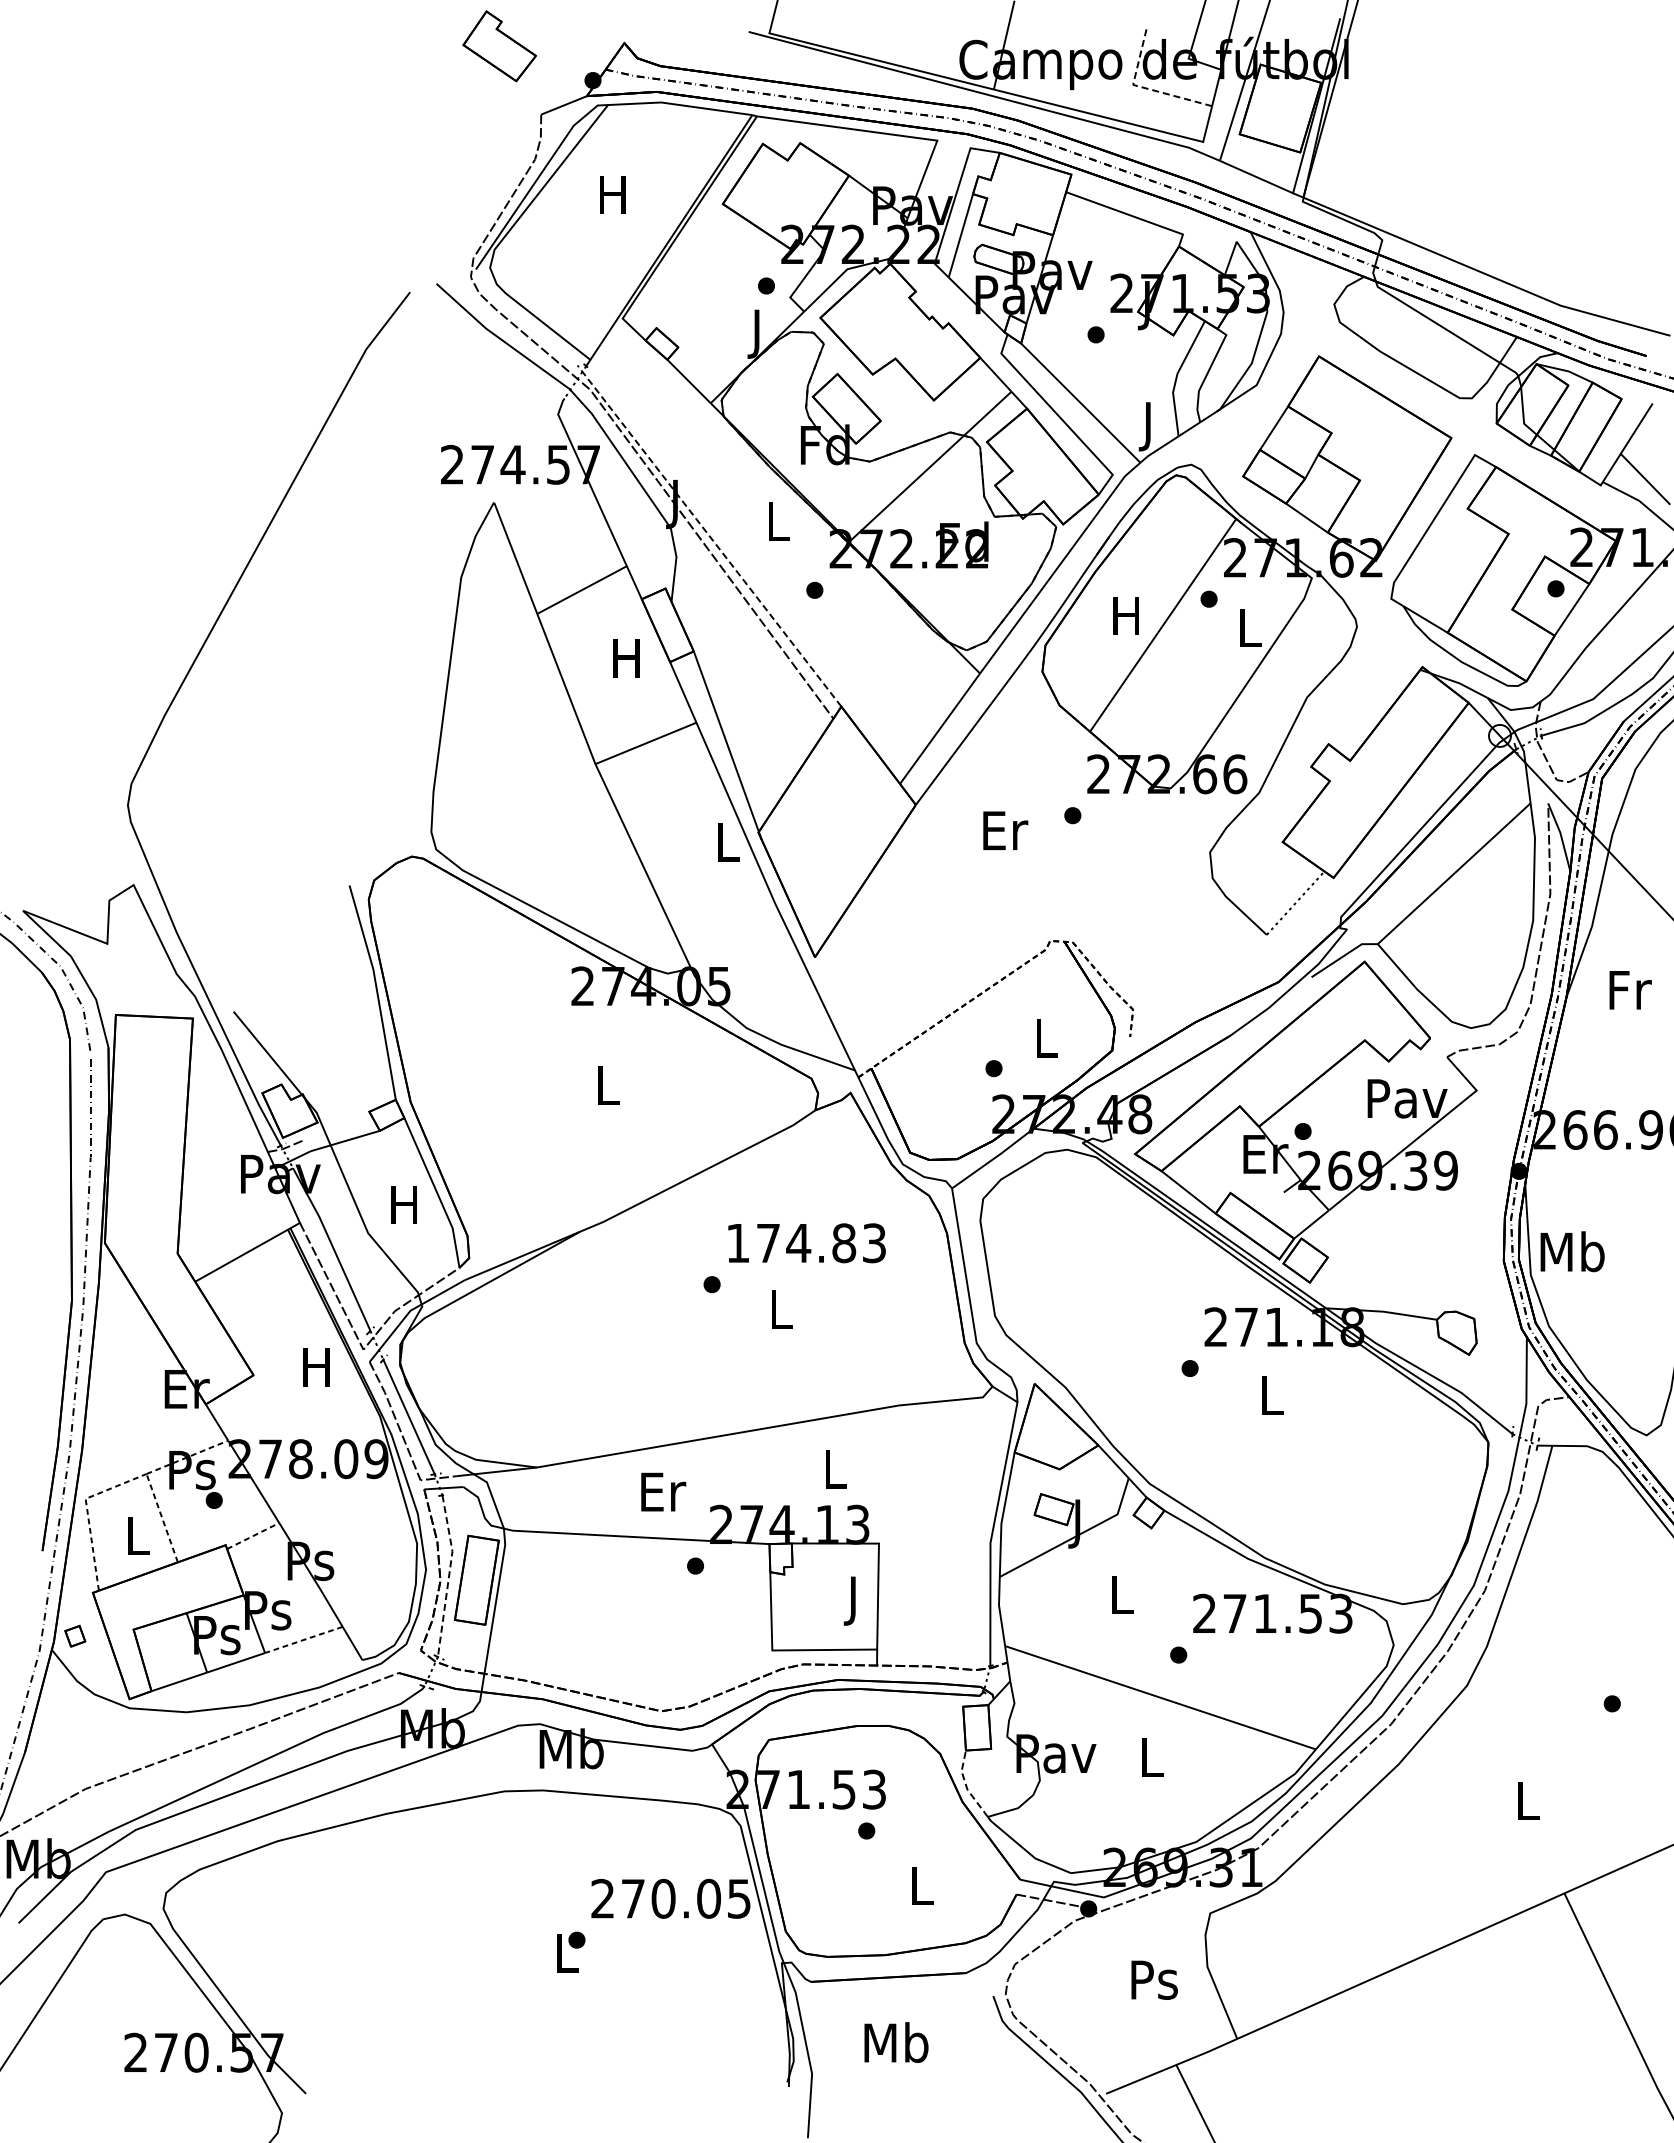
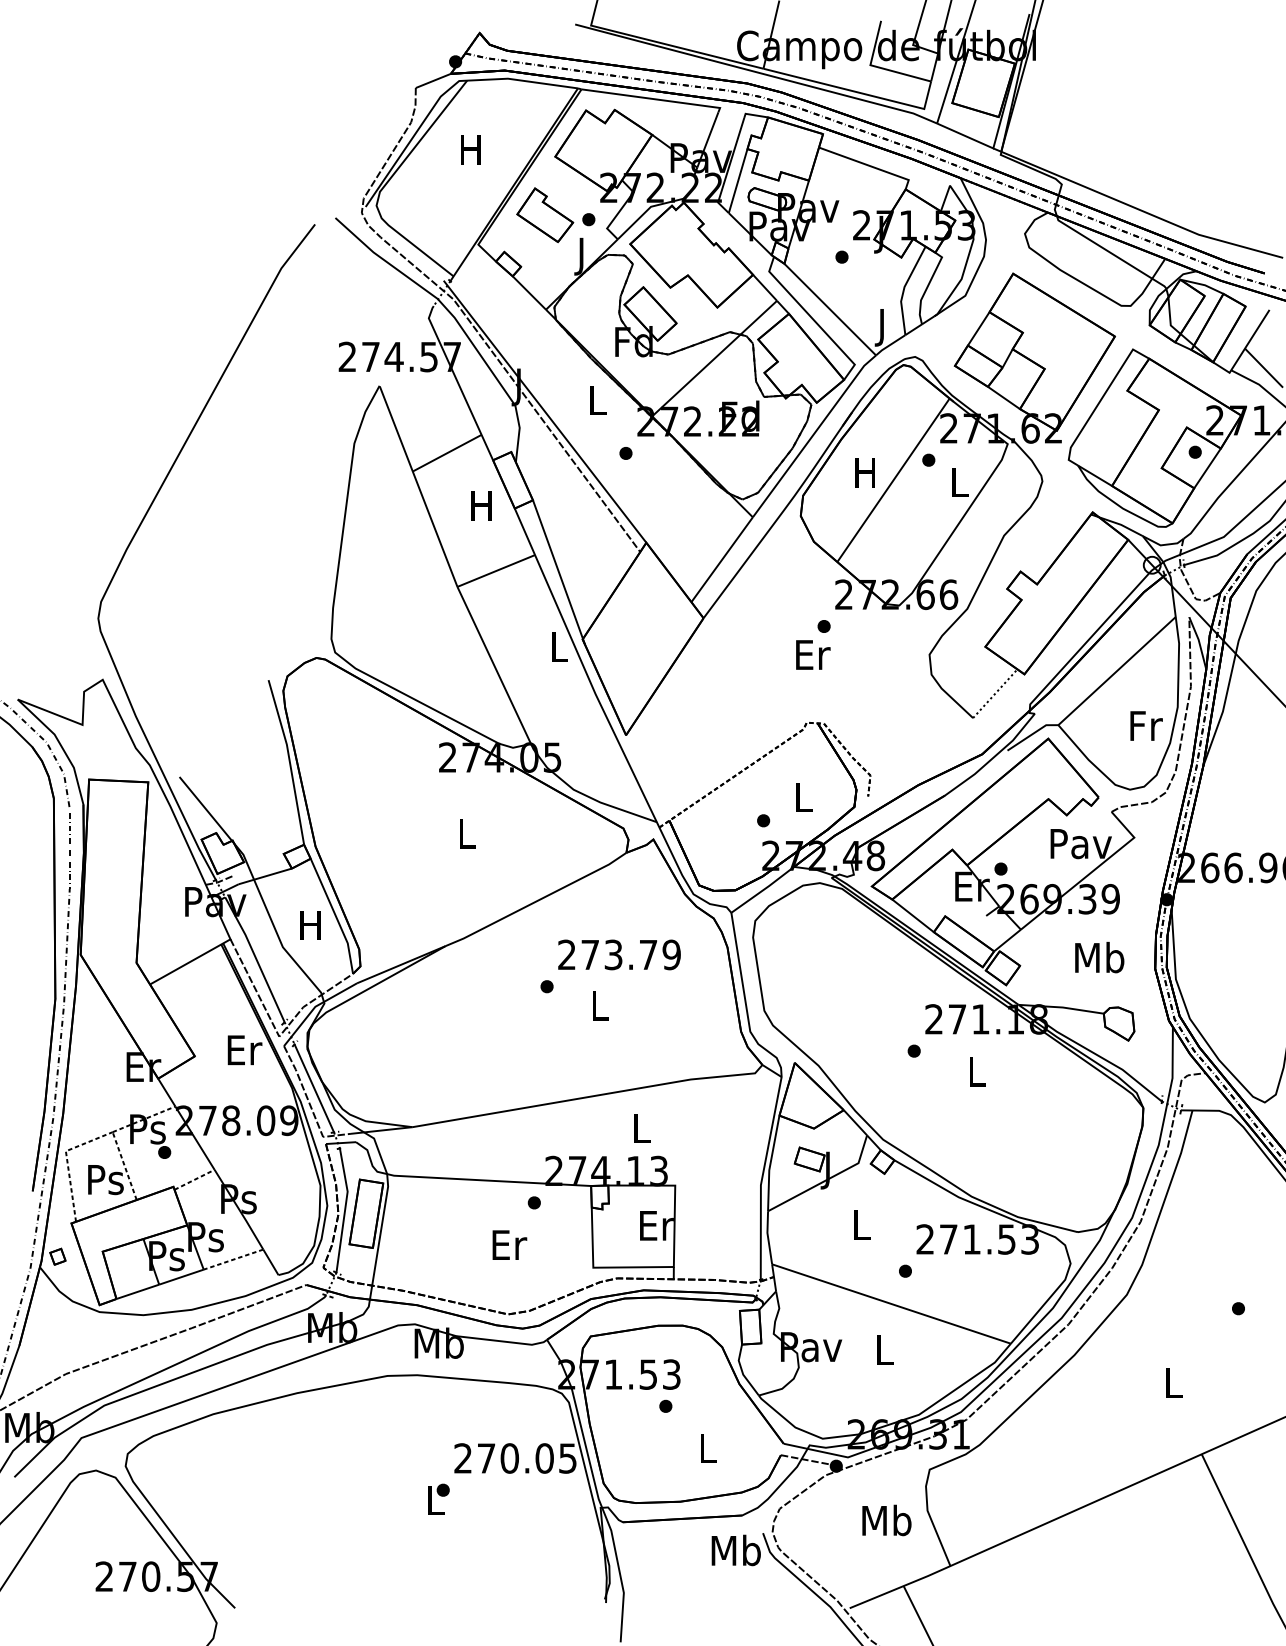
part: (499, 46) -> (545, 215), moved
line: (1142, 87) -> (877, 67), dashed -> solid
line: (709, 536) -> (545, 412), dashed -> solid
text: (1005, 830) -> (813, 654), moved
text: (1630, 990) -> (1146, 726), moved
text: (806, 1243) -> (619, 955), 174.83 -> 273.79
text: (1572, 1251) -> (1099, 957), moved
text: (318, 1367) -> (244, 1050), H -> Er
text: (663, 1491) -> (509, 1244), moved
text: (137, 1535) -> (105, 1179), L -> Ps
line: (449, 1575) -> (345, 1210), dashed -> solid
text: (855, 1600) -> (657, 1229), J -> Er
line: (966, 1786) -> (742, 1372), dashed -> solid
text: (1154, 1979) -> (886, 1520), Ps -> Mb
text: (896, 2042) -> (736, 1550), moved

